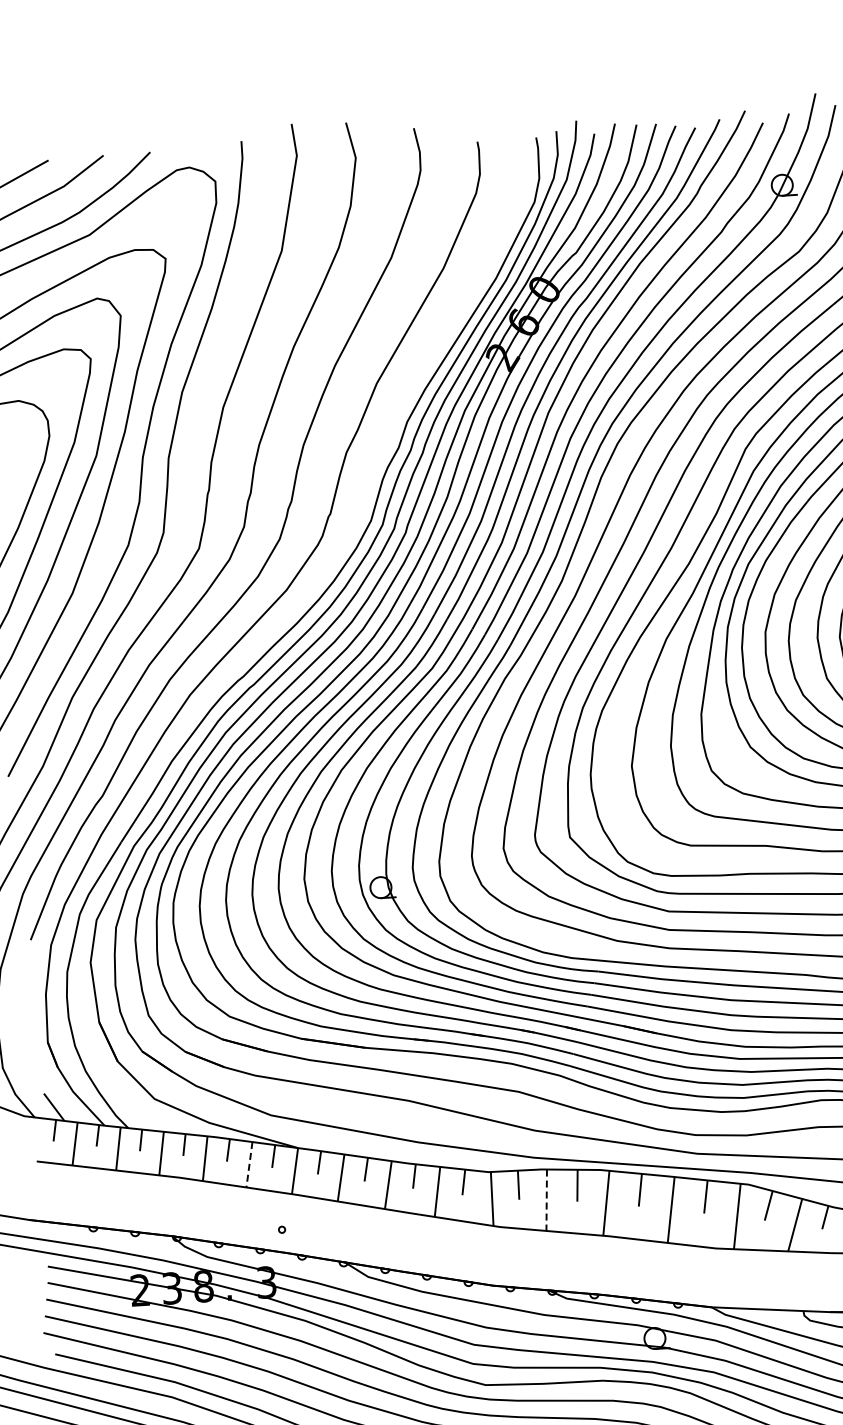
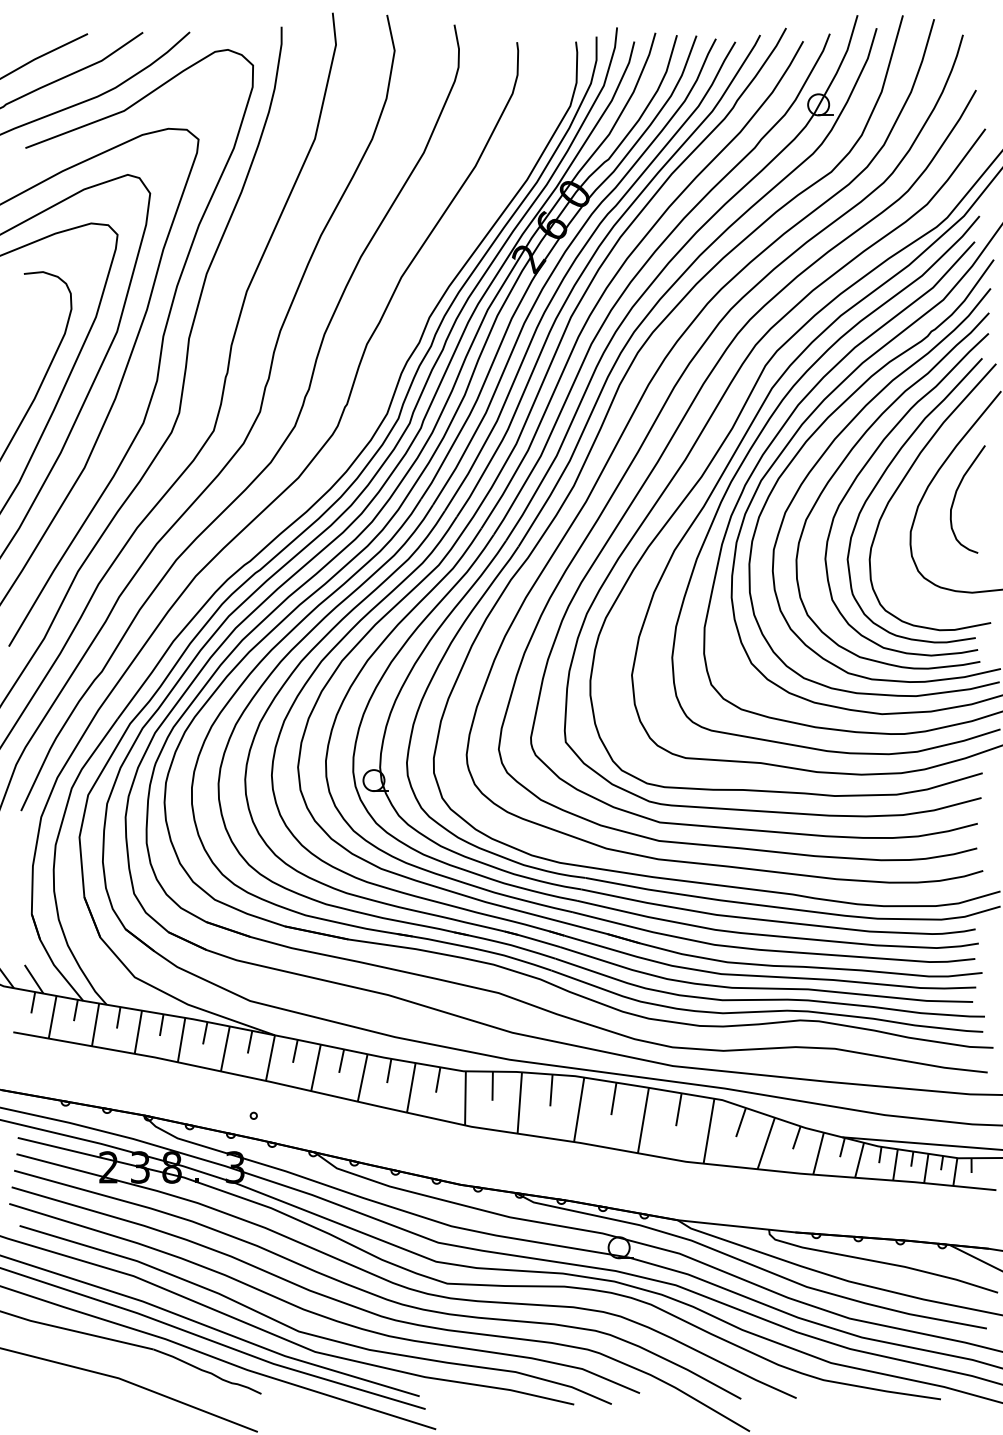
line: (249, 1164) -> (225, 1048), dashed -> solid
line: (546, 1200) -> (519, 1103), dashed -> solid

